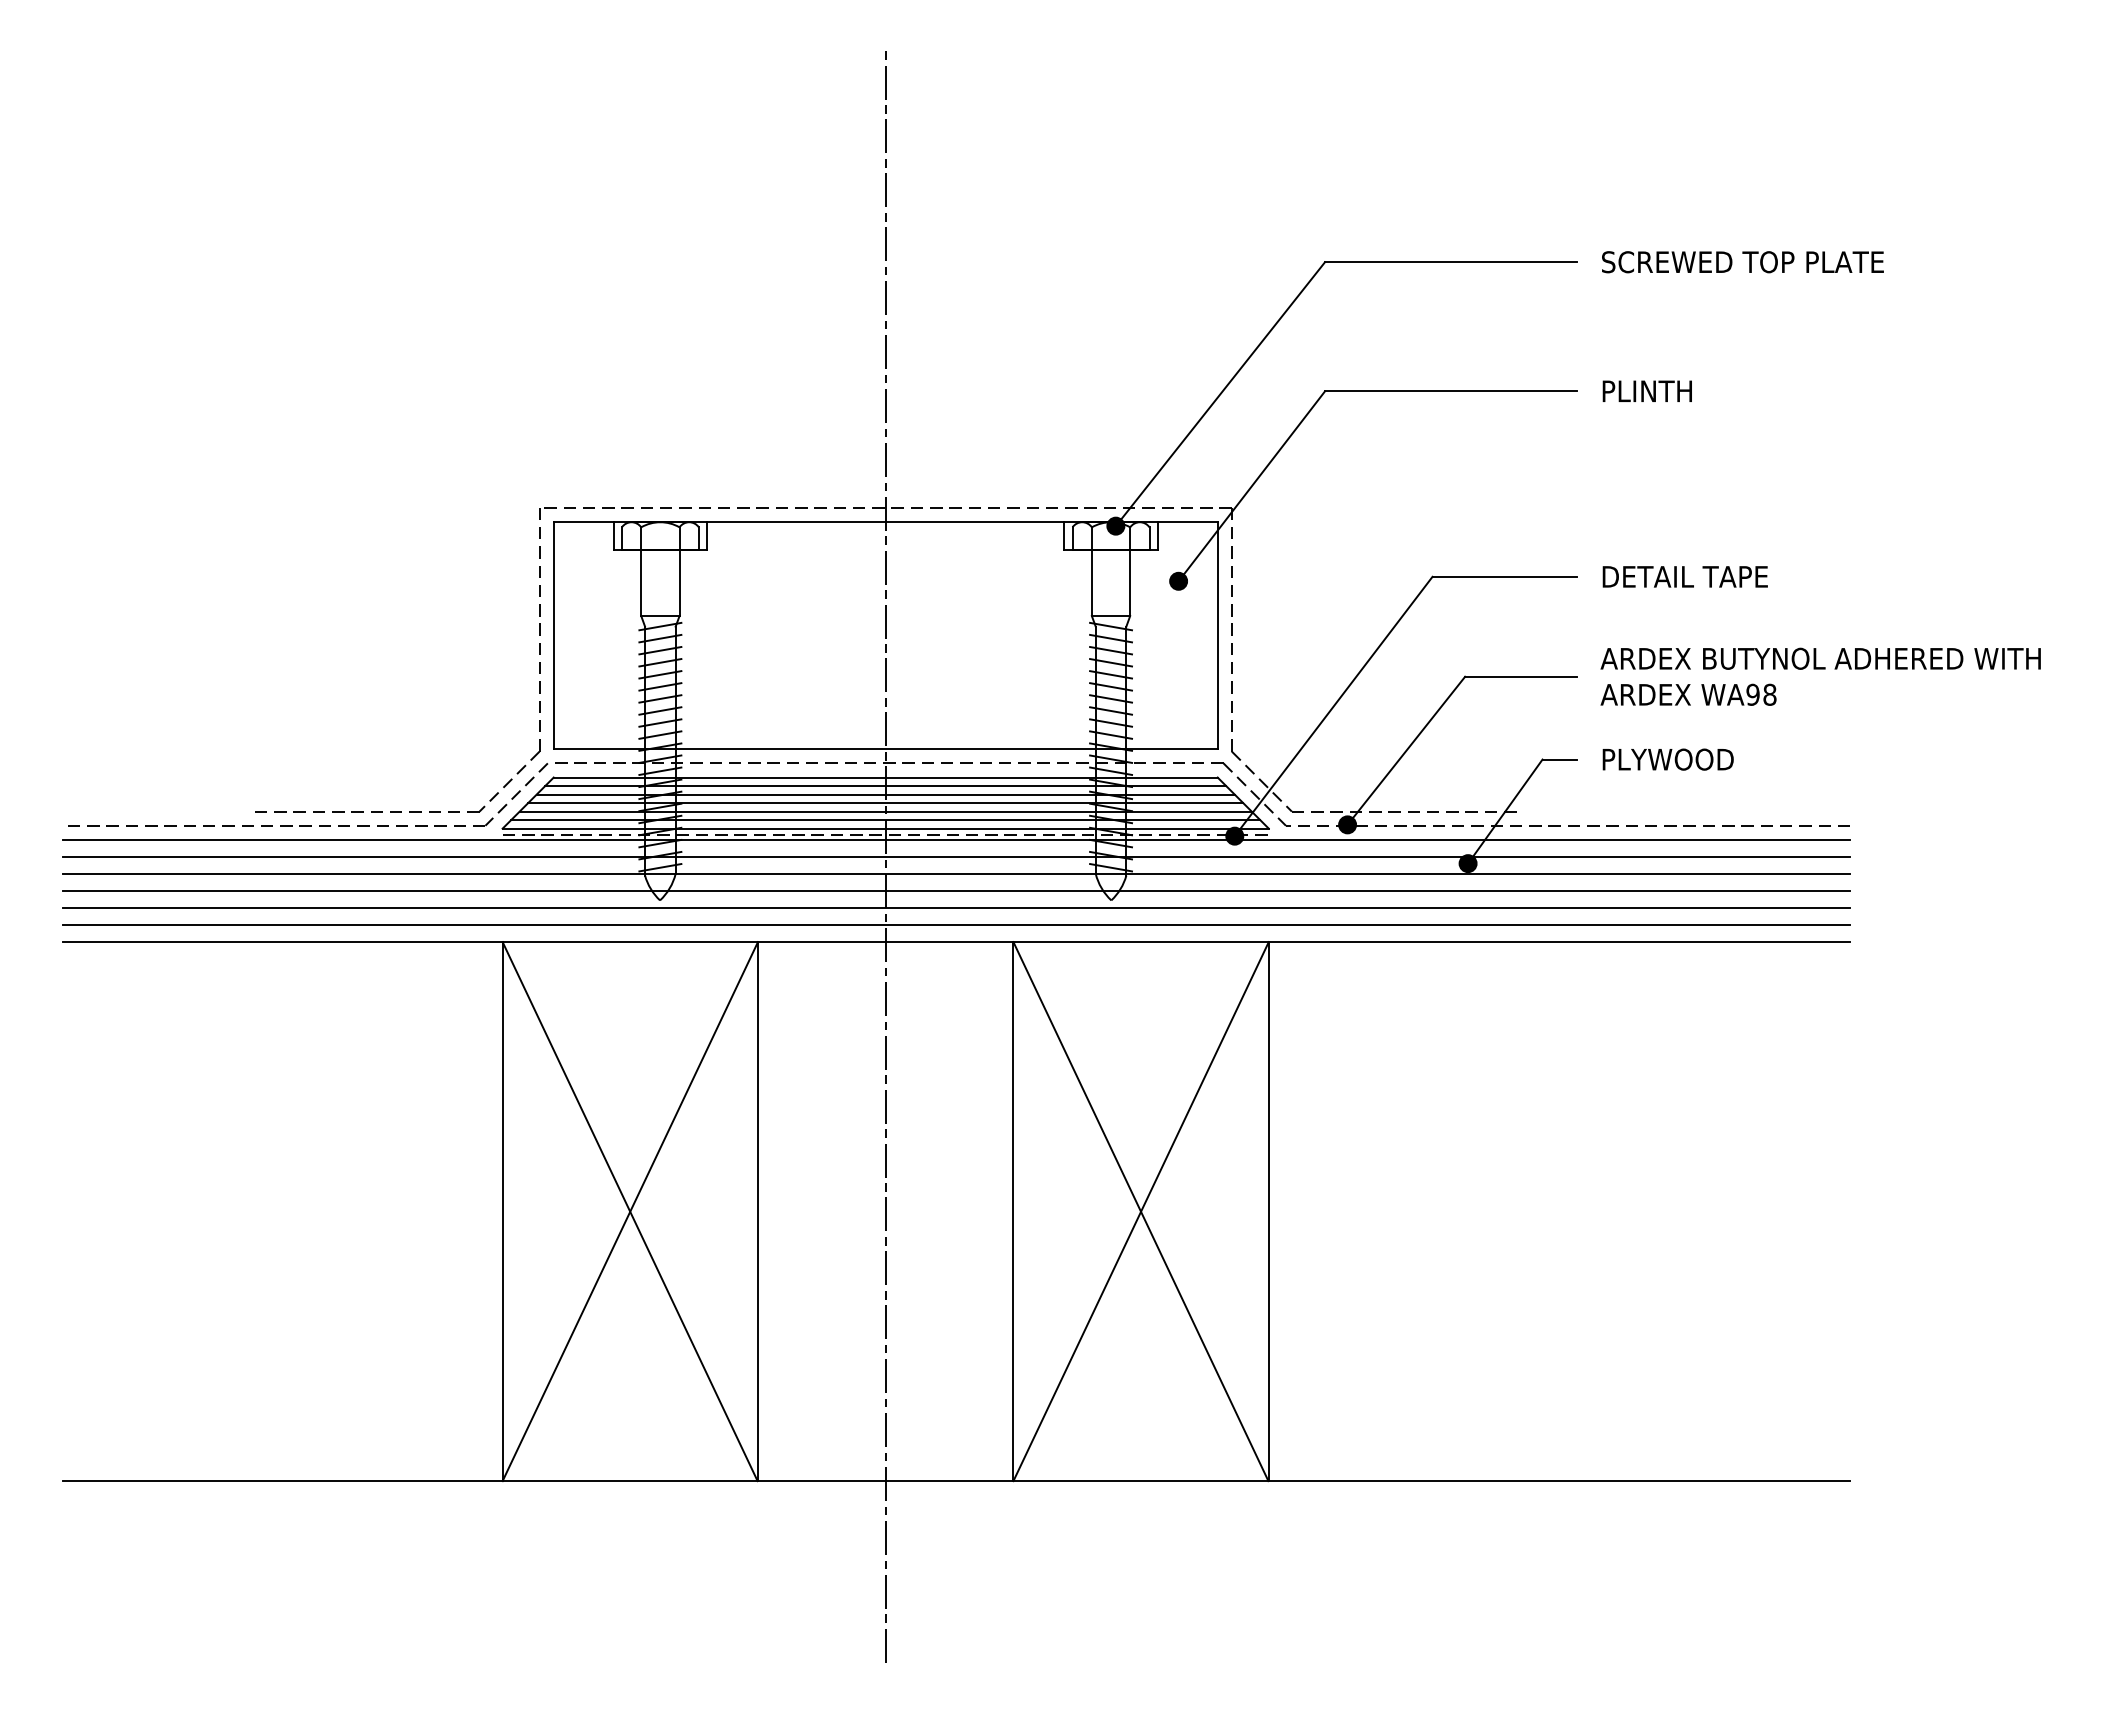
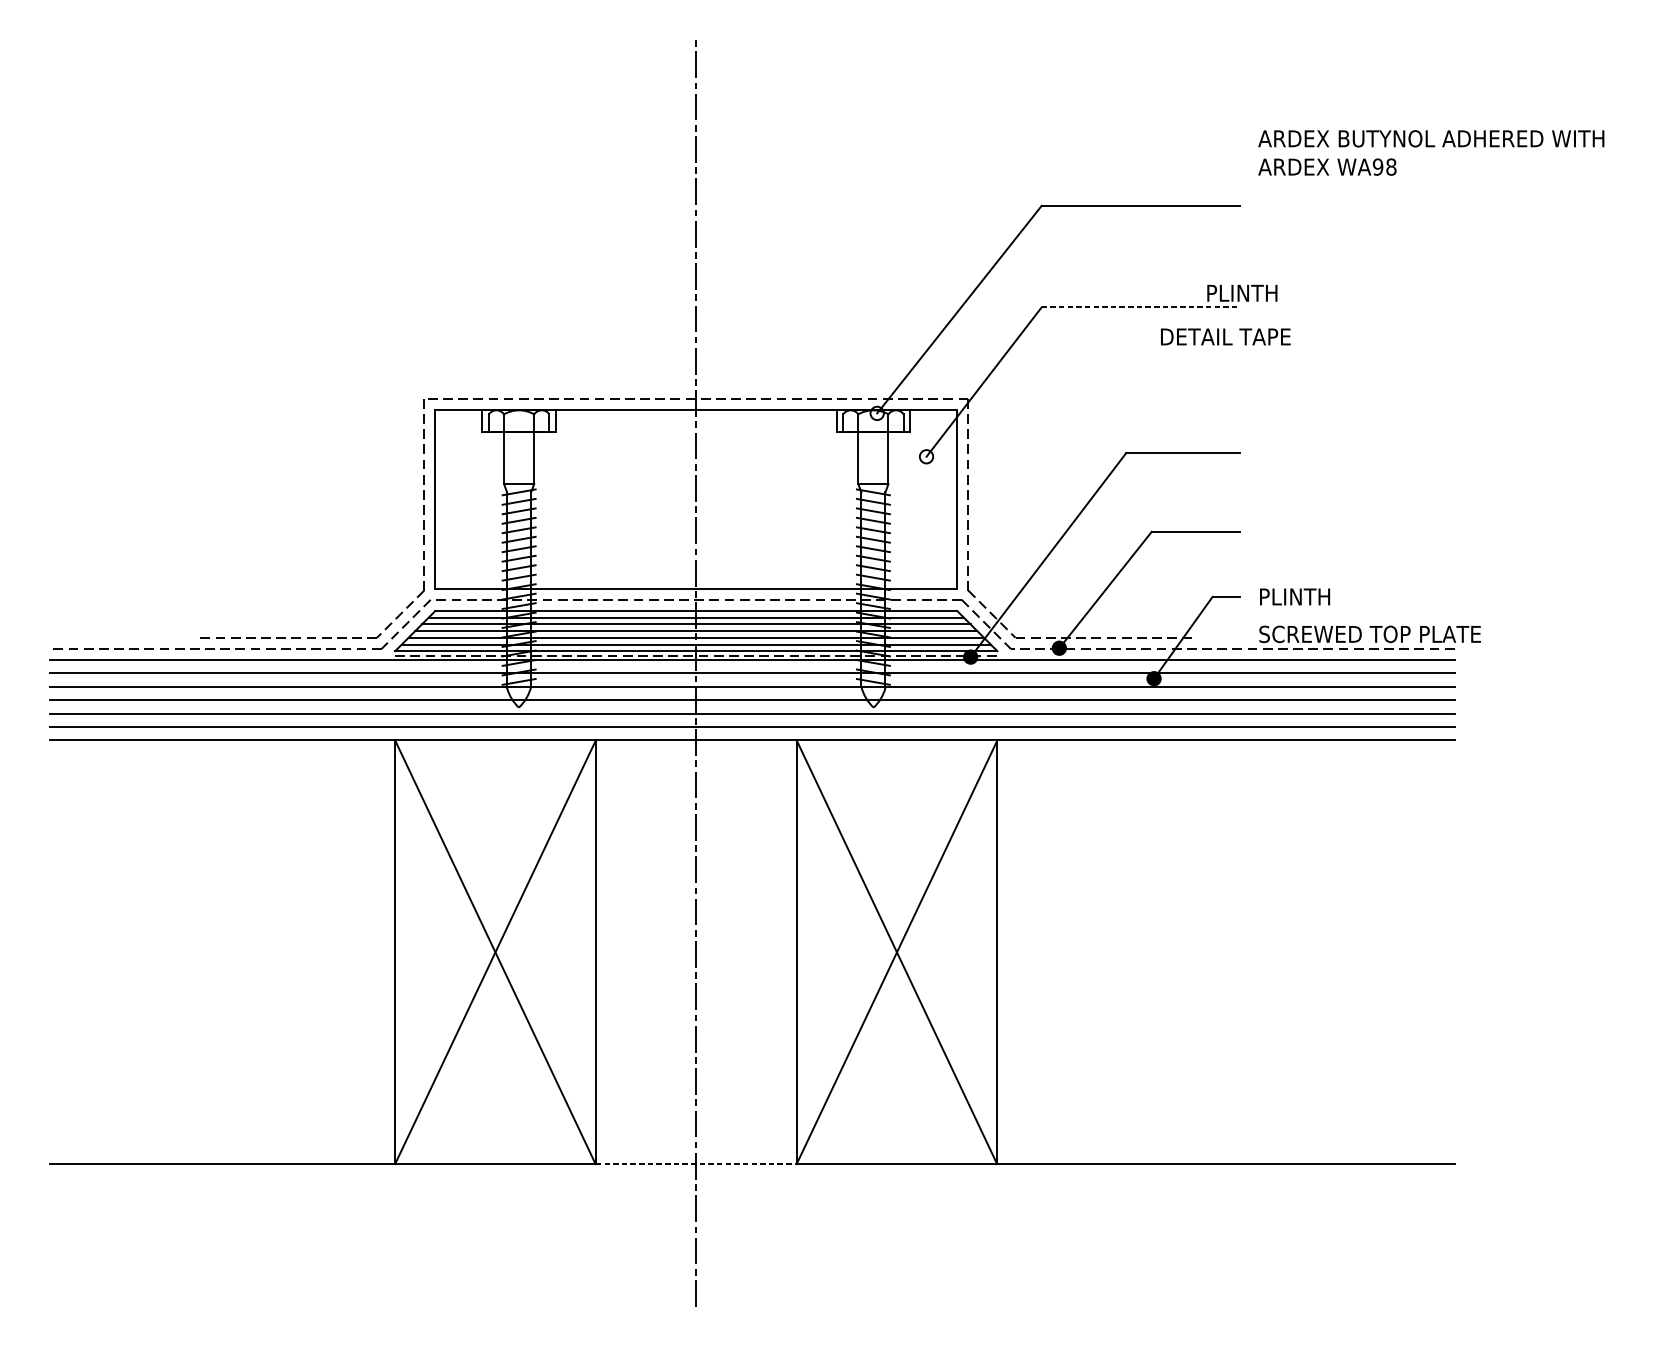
text: (1742, 262) -> (1369, 634), moved
text: (1646, 390) -> (1241, 292), moved
line: (1451, 391) -> (1141, 307), solid -> dashed
fill: (1115, 525) -> (876, 412), removed
text: (1684, 576) -> (1225, 336), moved
fill: (1178, 580) -> (926, 456), removed
text: (1820, 676) -> (1431, 152), moved
text: (1682, 759) -> (1322, 596), PLYWOOD -> PLINTH
line: (885, 1481) -> (696, 1164), solid -> dashed

